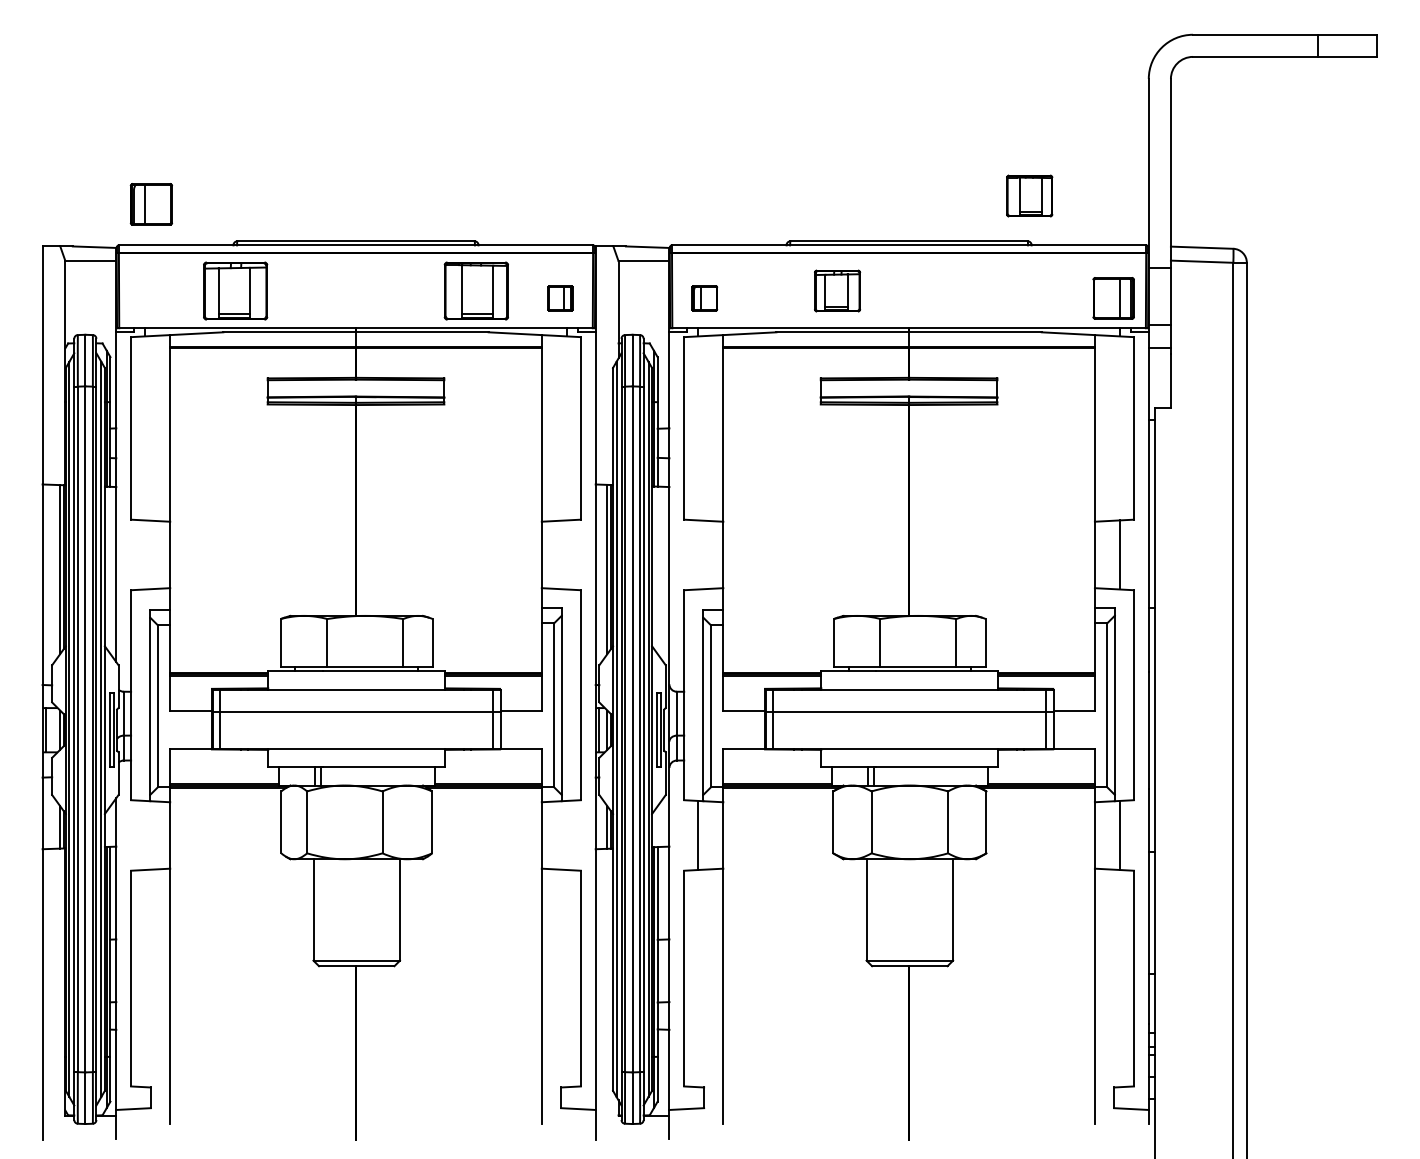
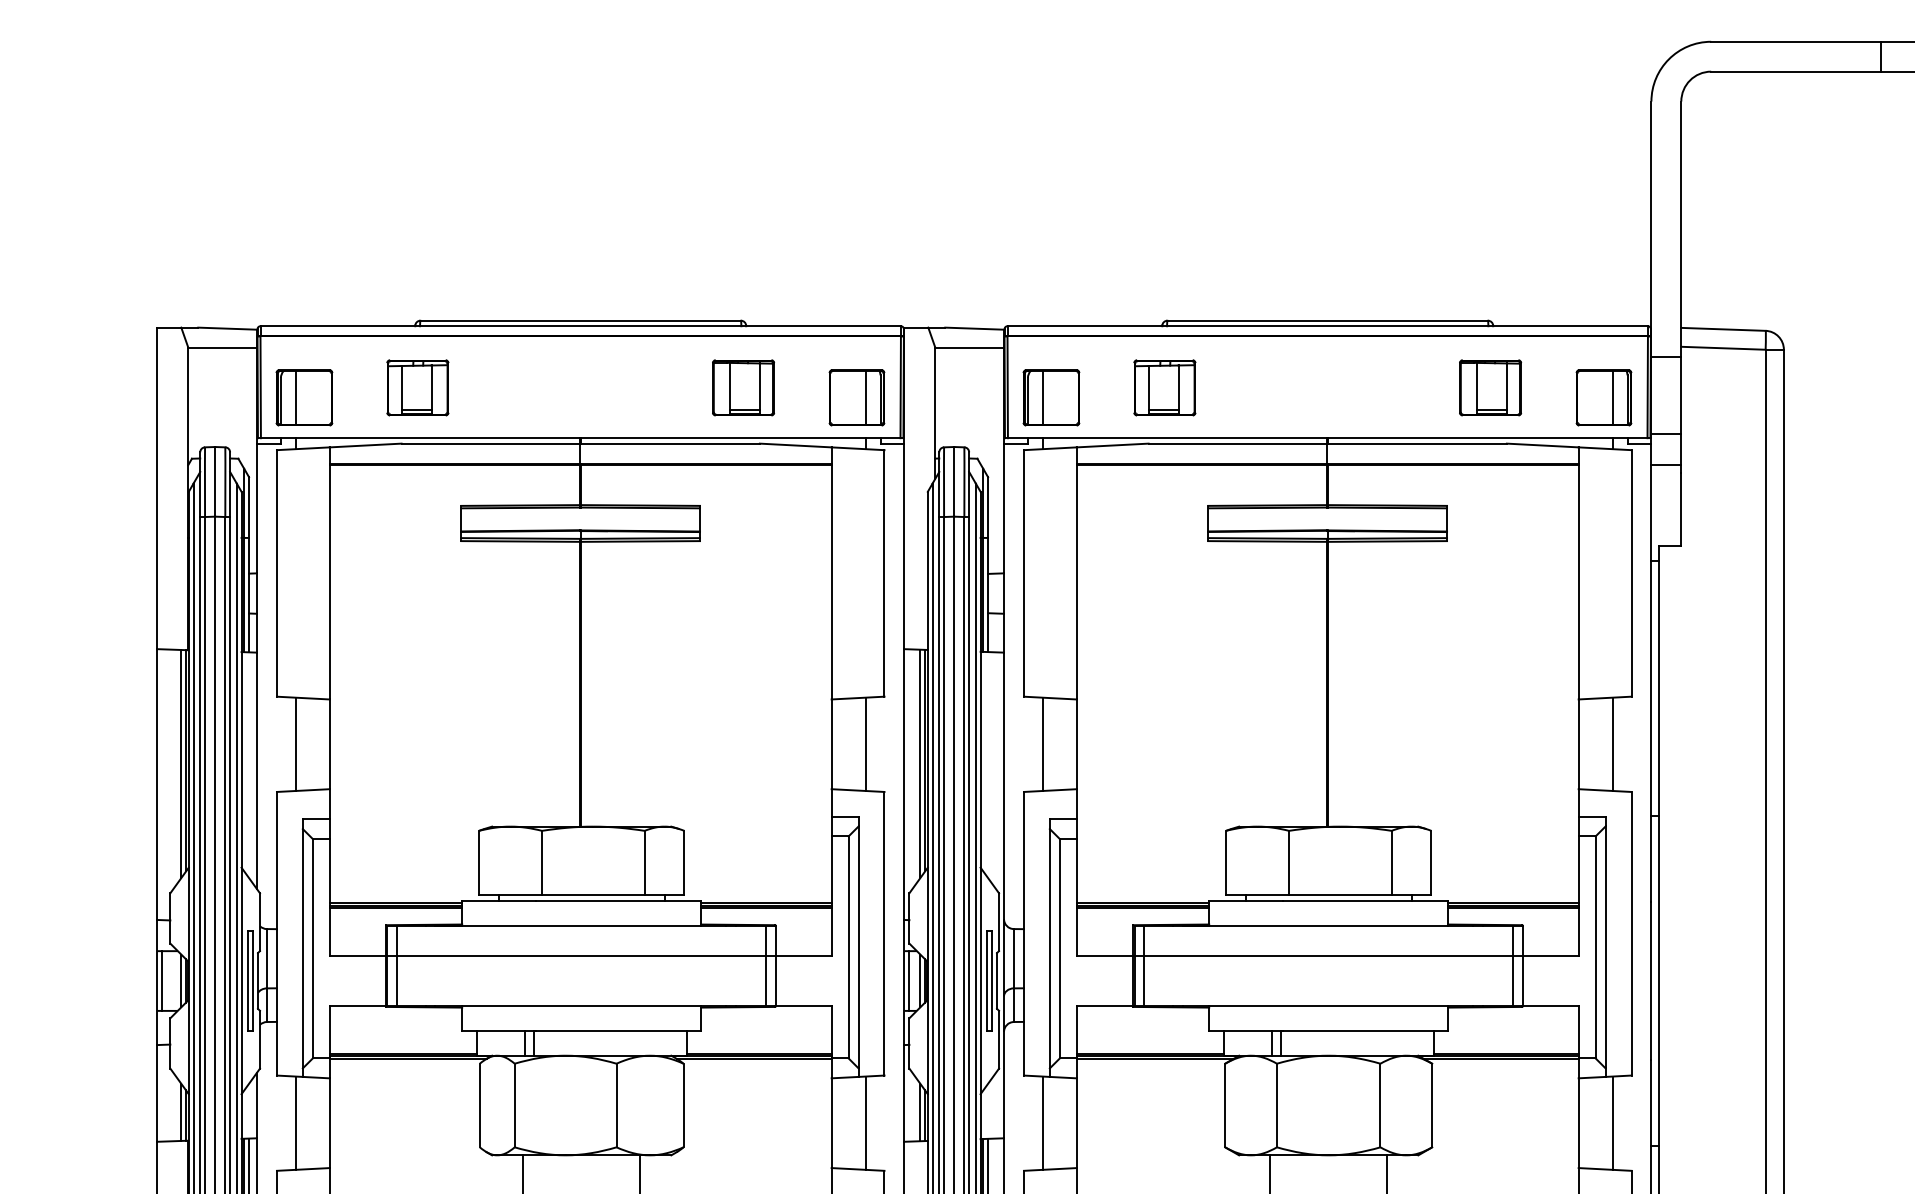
part: (1029, 195) -> (1490, 387), moved
part: (150, 204) -> (303, 397), moved
part: (234, 290) -> (416, 387), size x0.71
part: (476, 290) -> (743, 387), size x0.71
part: (837, 290) -> (1164, 387), moved
part: (560, 298) -> (856, 397), size x1.67
part: (704, 298) -> (1051, 397), size x1.67
line: (145, 554) -> (296, 743), added
line: (566, 554) -> (864, 743), added
line: (698, 554) -> (1043, 743), added
line: (145, 835) -> (296, 1123), added
line: (566, 835) -> (864, 1123), added

